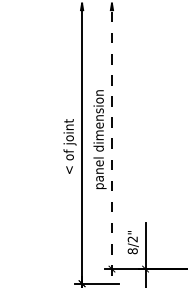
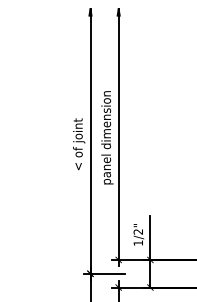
line: (111, 142) -> (118, 140), dashed -> solid
text: (132, 250) -> (138, 242), 8/2" -> 1/2"

